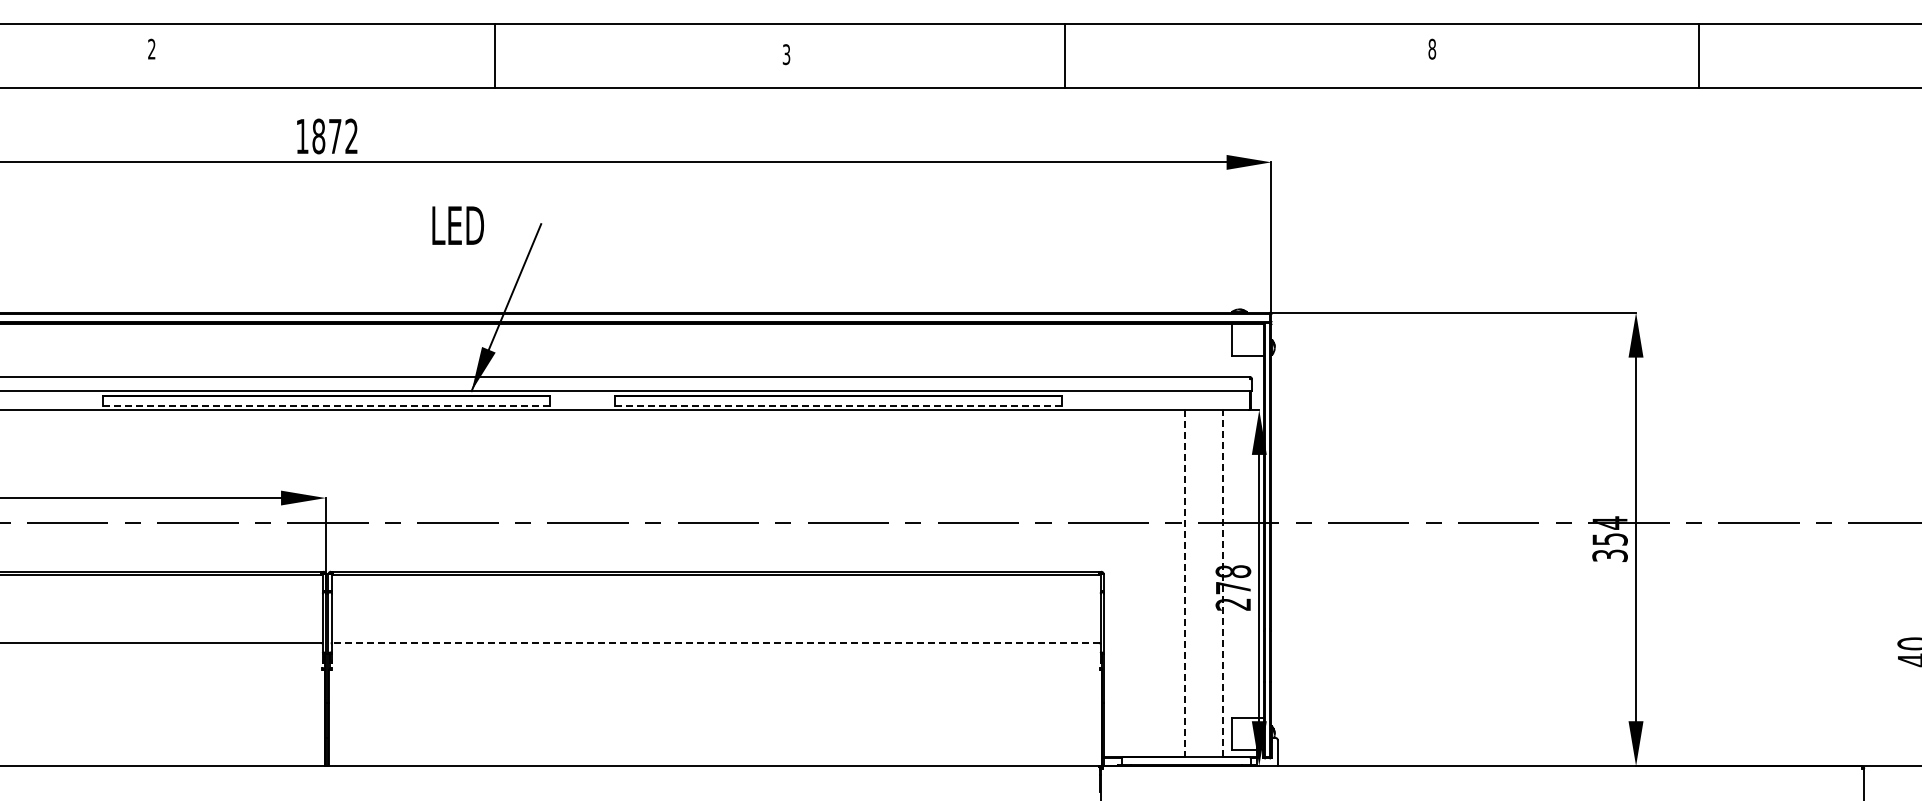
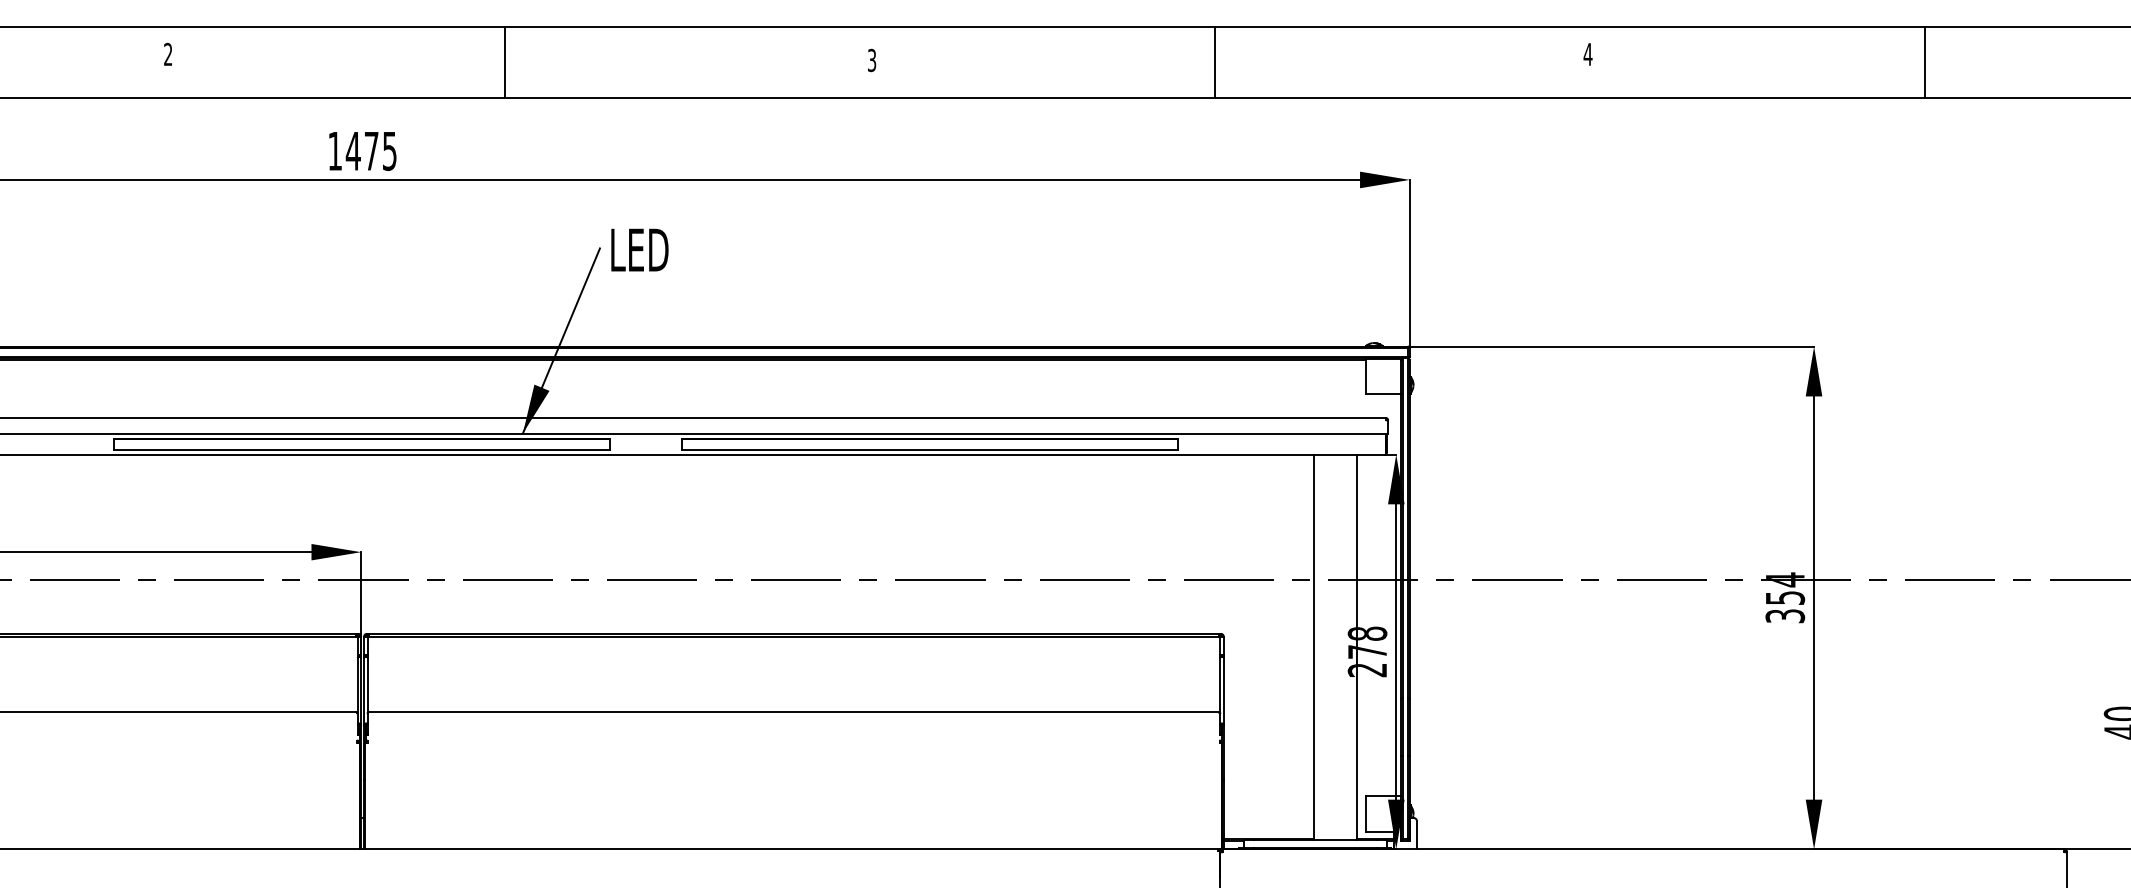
text: (1432, 48) -> (1588, 53), 8 -> 4
line: (494, 56) -> (504, 62), moved
line: (1065, 56) -> (1215, 62), moved
line: (1699, 56) -> (1925, 62), moved
text: (334, 136) -> (370, 151), 1872 -> 1475
text: (457, 225) -> (639, 249), moved
line: (327, 405) -> (363, 449), dashed -> solid
line: (839, 405) -> (930, 449), dashed -> solid
line: (1185, 583) -> (1314, 646), dashed -> solid
line: (1223, 583) -> (1356, 646), dashed -> solid
line: (715, 642) -> (793, 712), dashed -> solid

